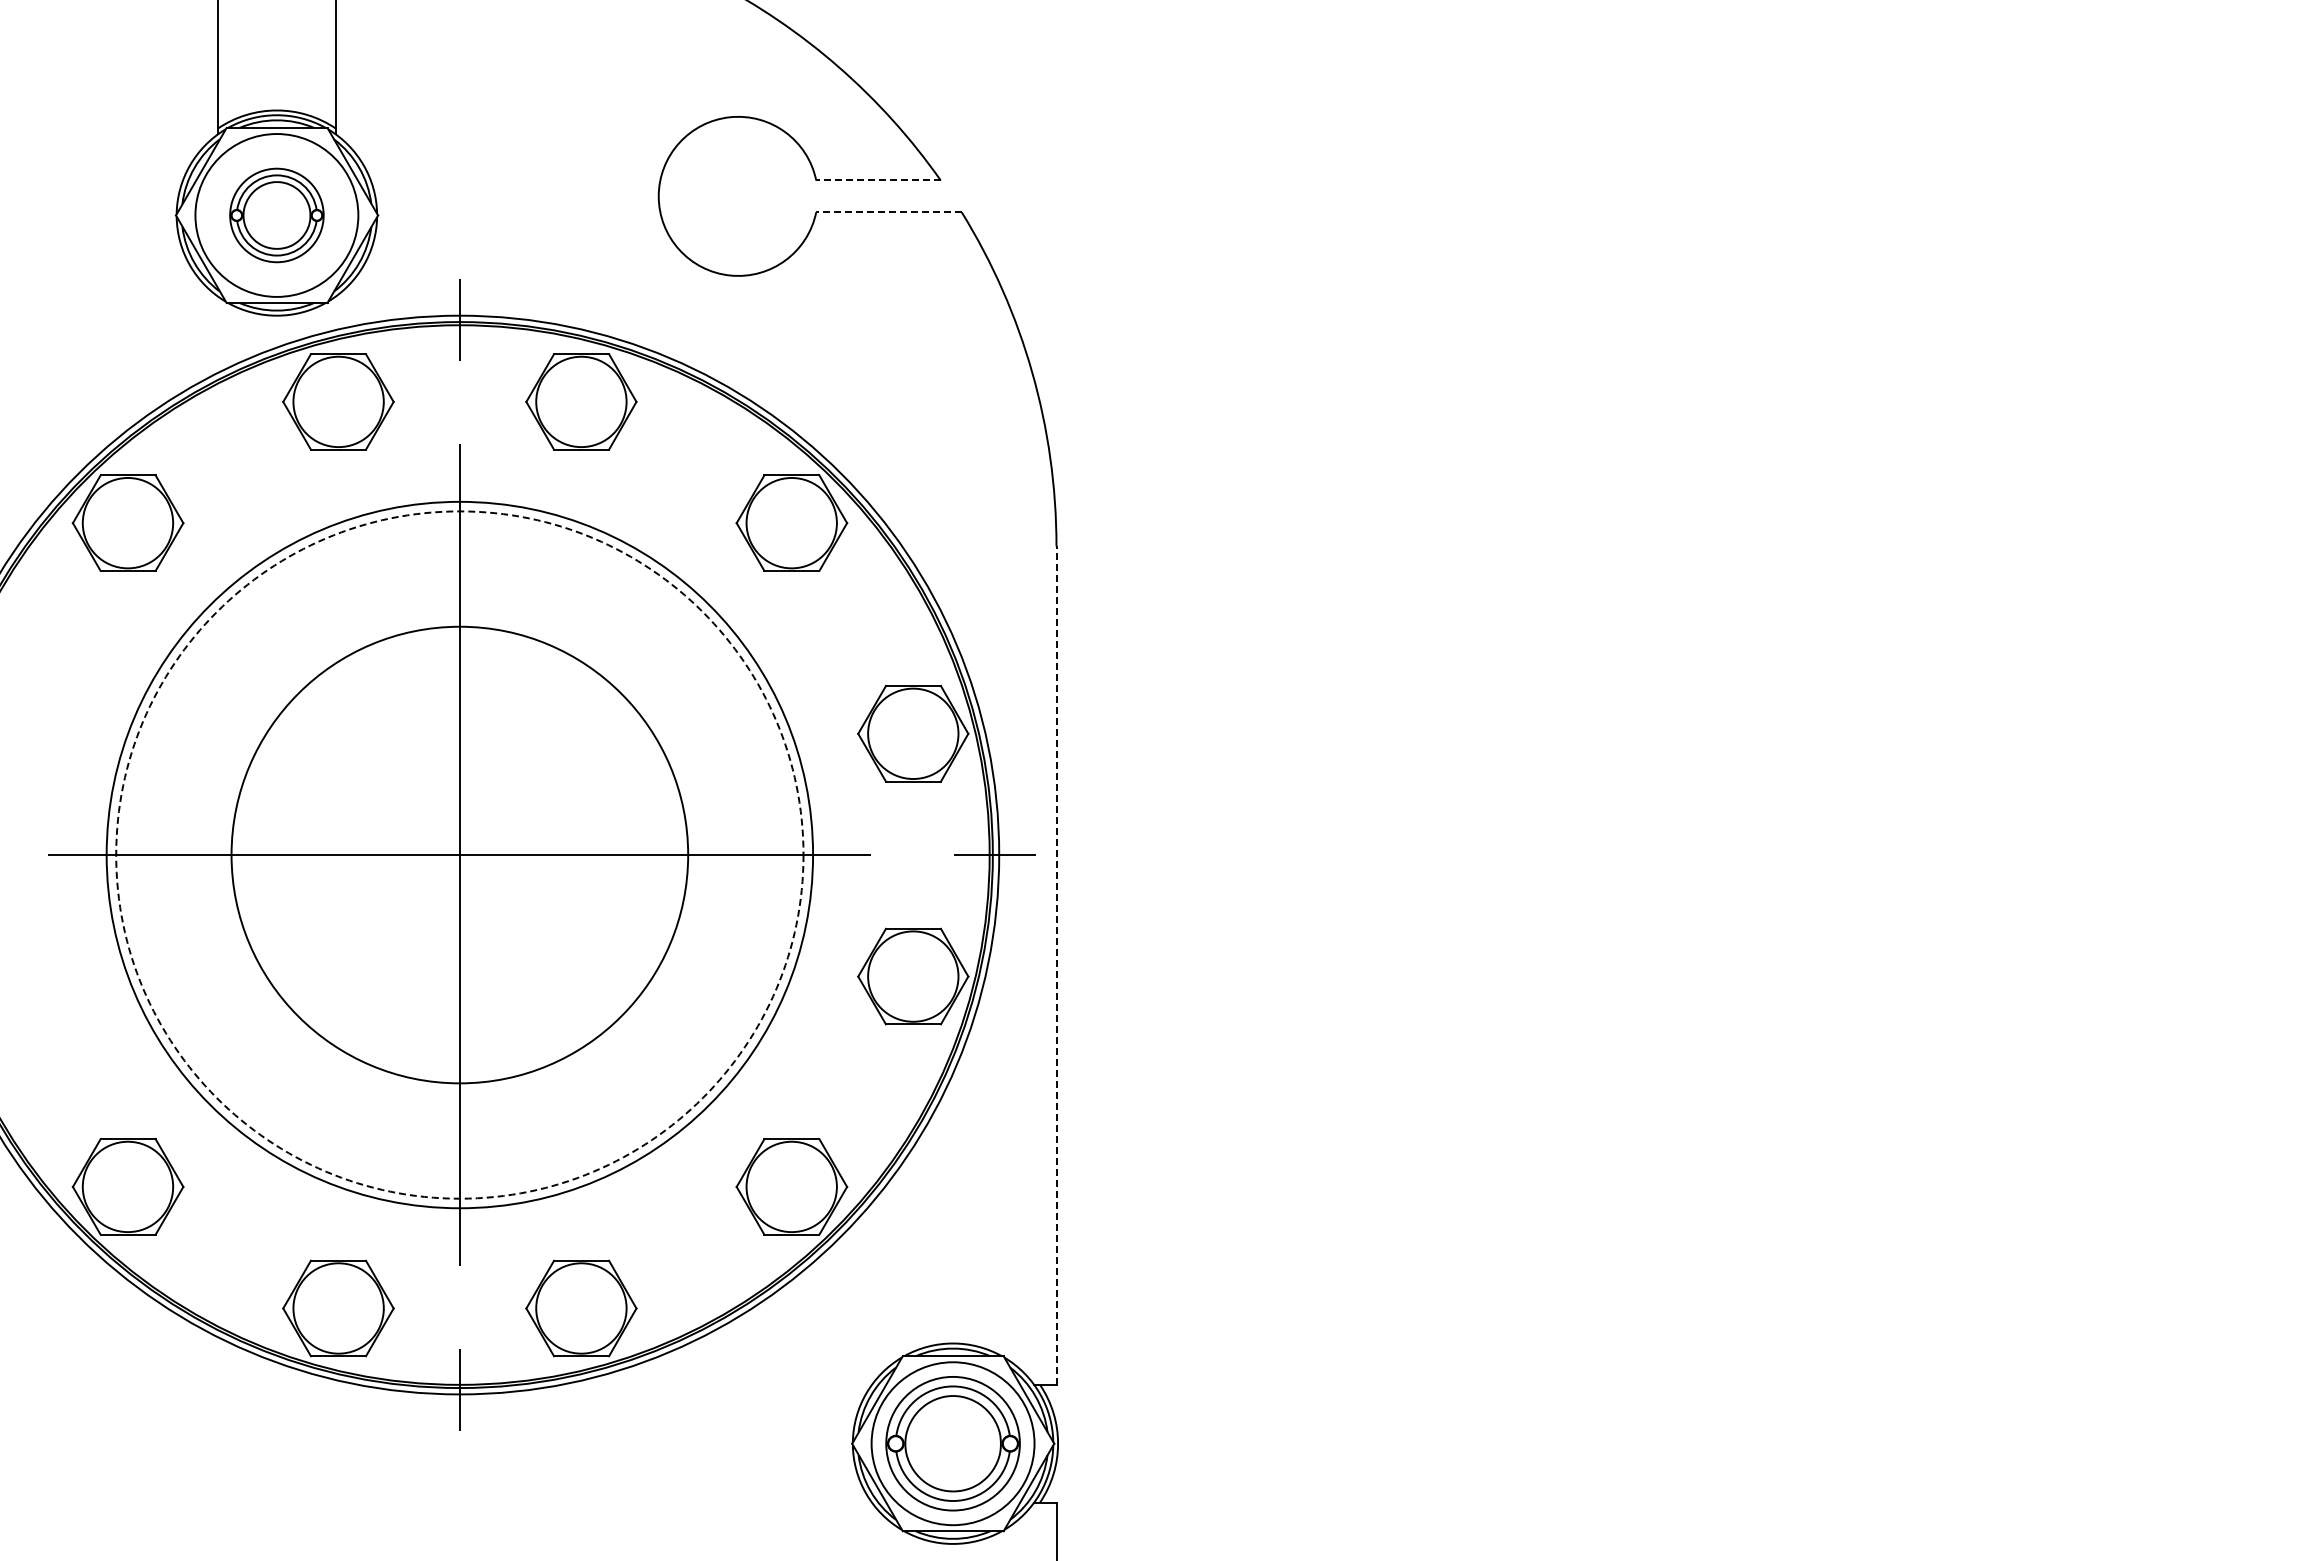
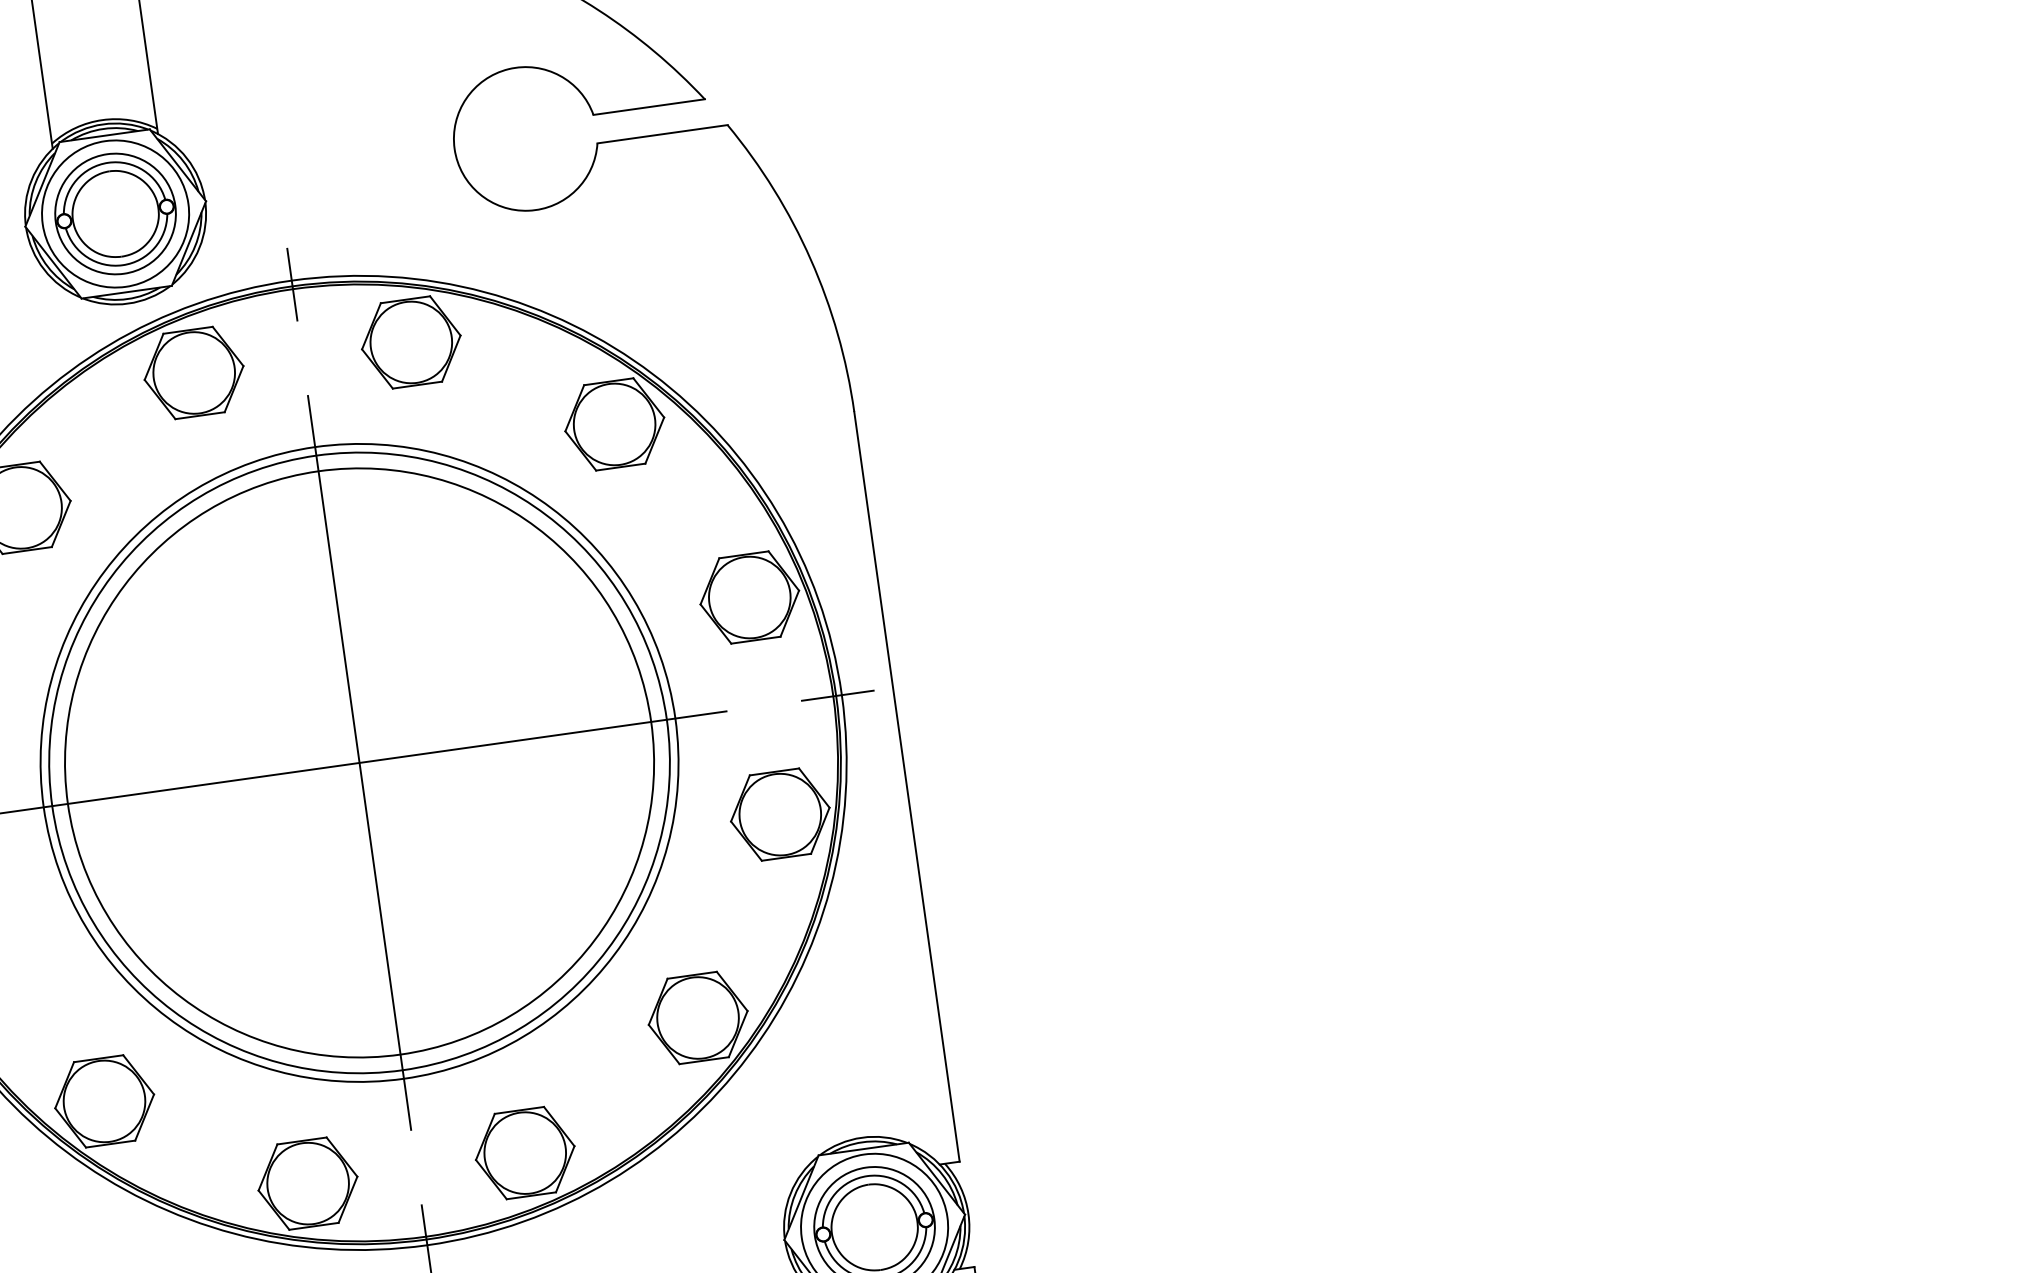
line: (878, 180) -> (649, 107), dashed -> solid
line: (889, 212) -> (663, 134), dashed -> solid
part: (276, 215) -> (115, 214), size x1.43
circle: (459, 854) -> (359, 762), dashed -> solid
circle: (459, 854) -> (359, 762), size x1.43
line: (1056, 965) -> (906, 786), dashed -> solid

